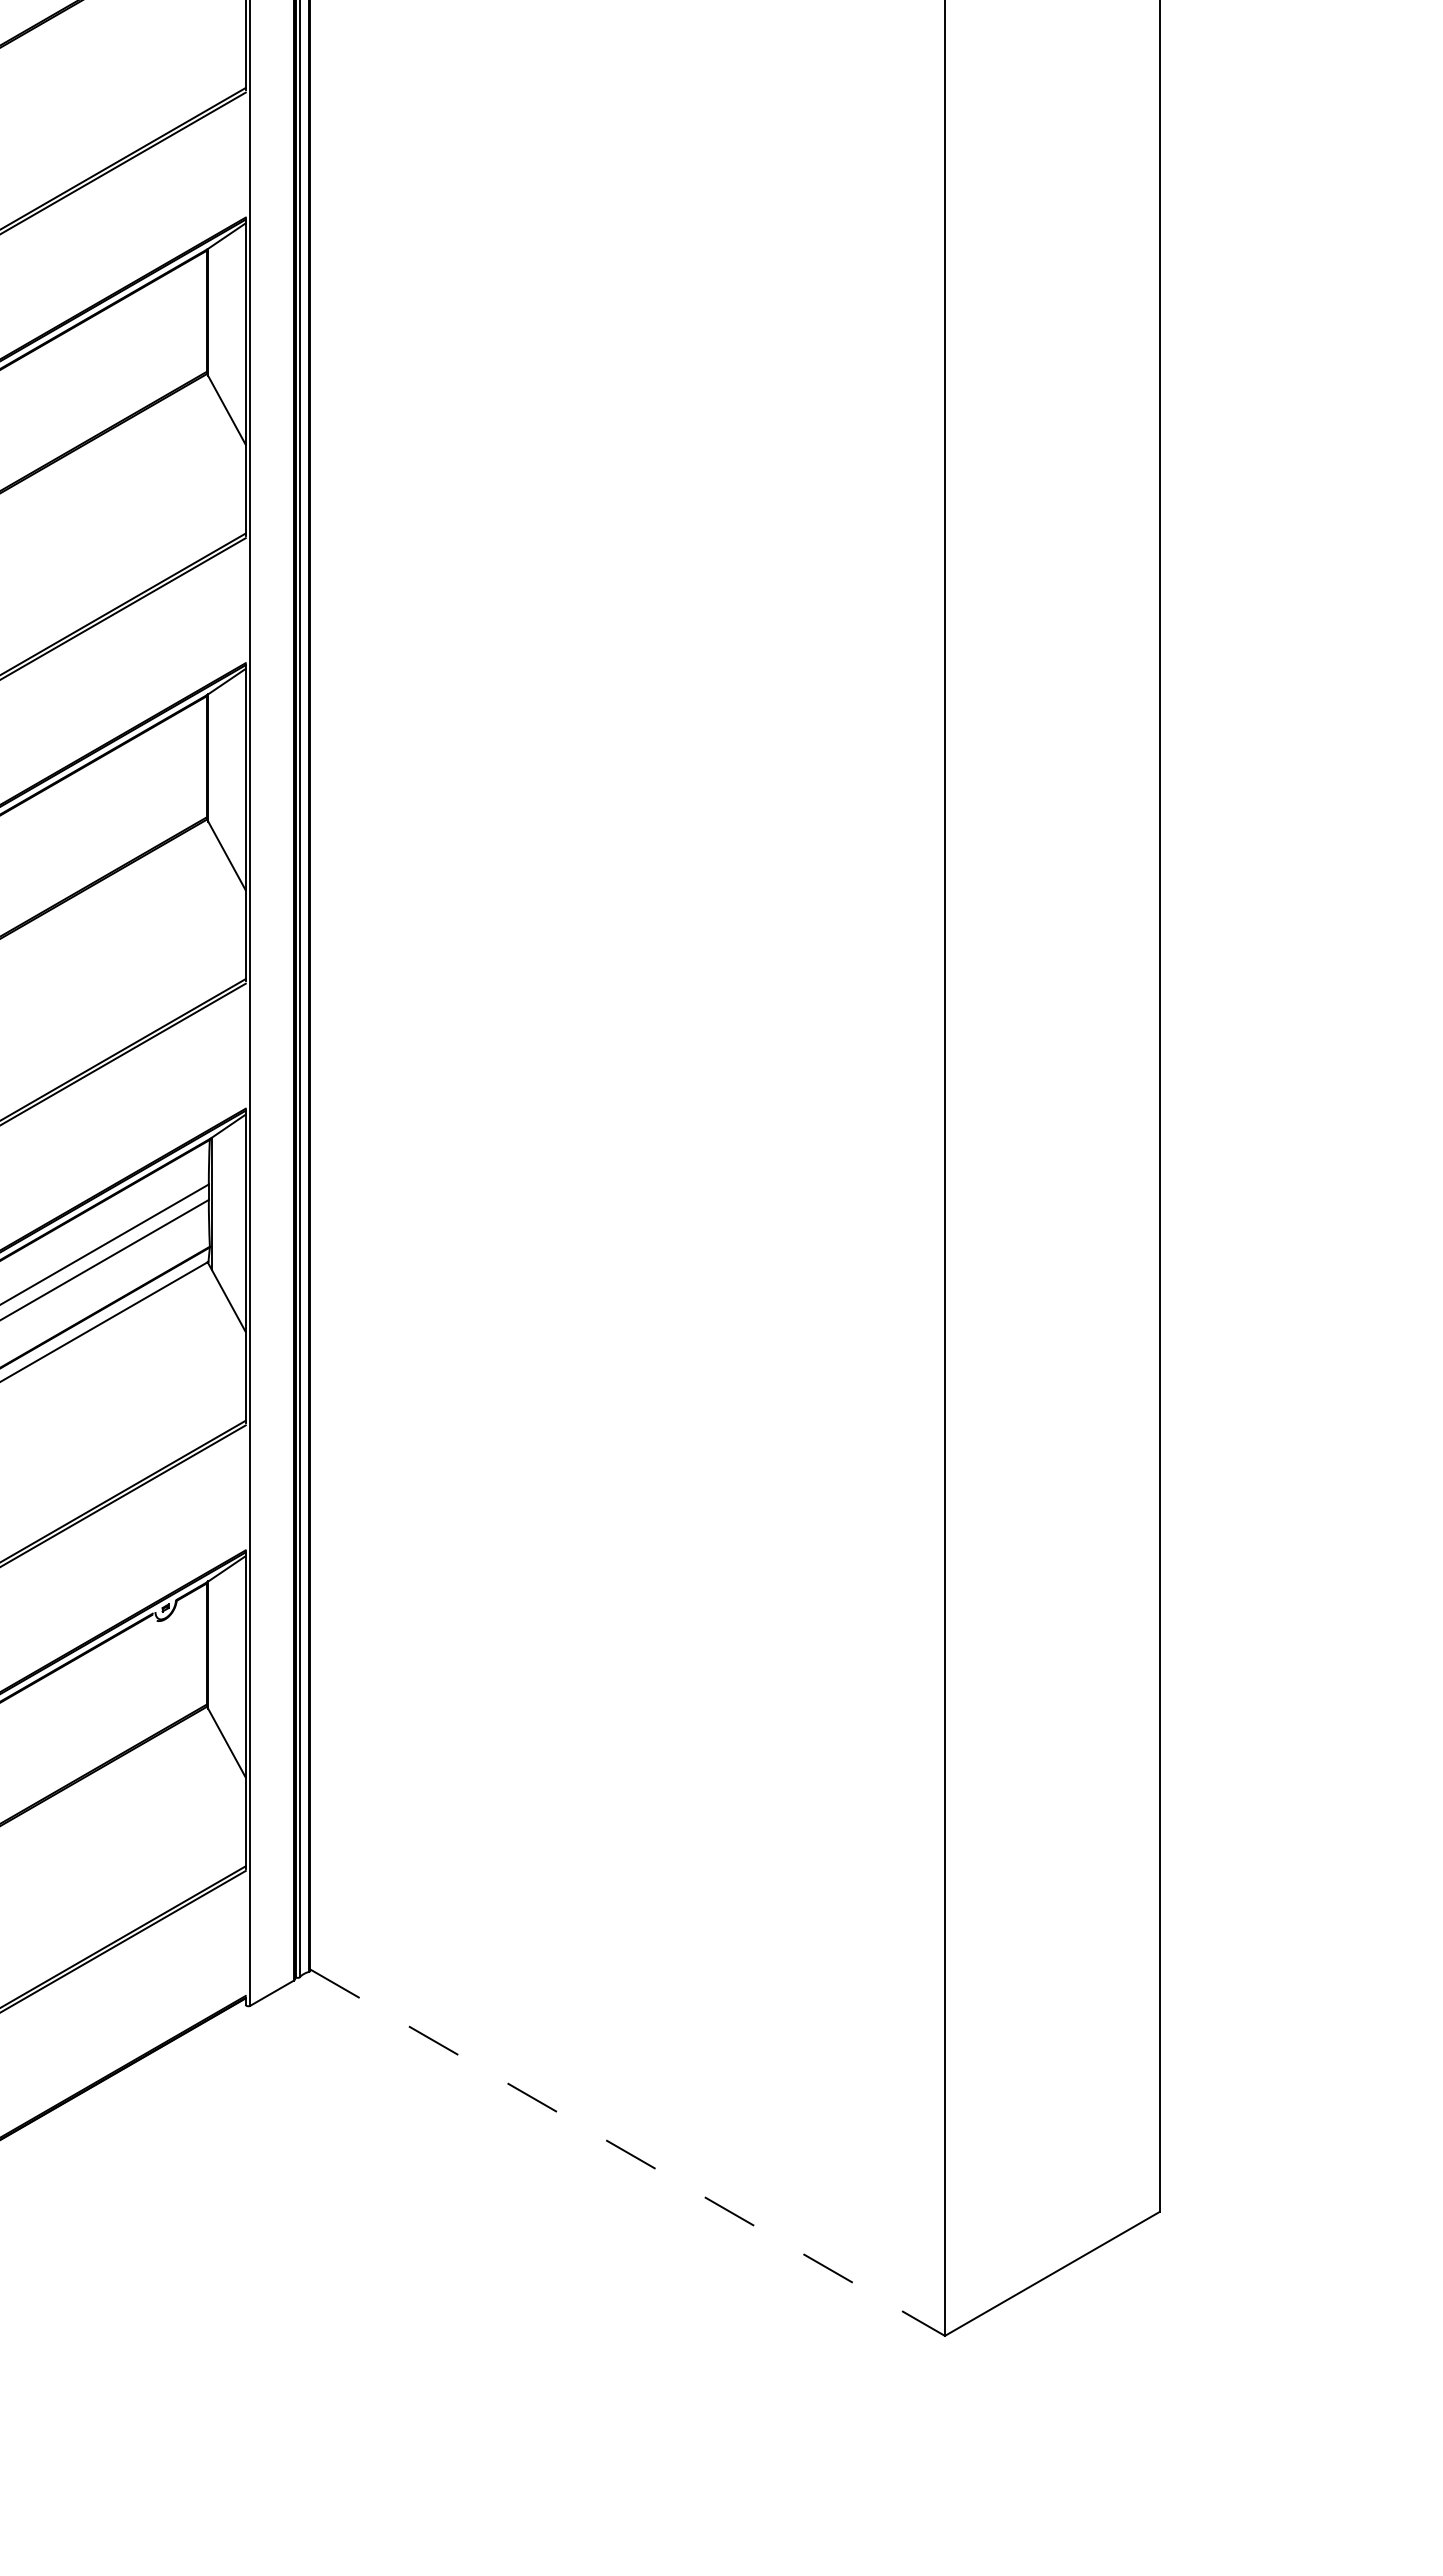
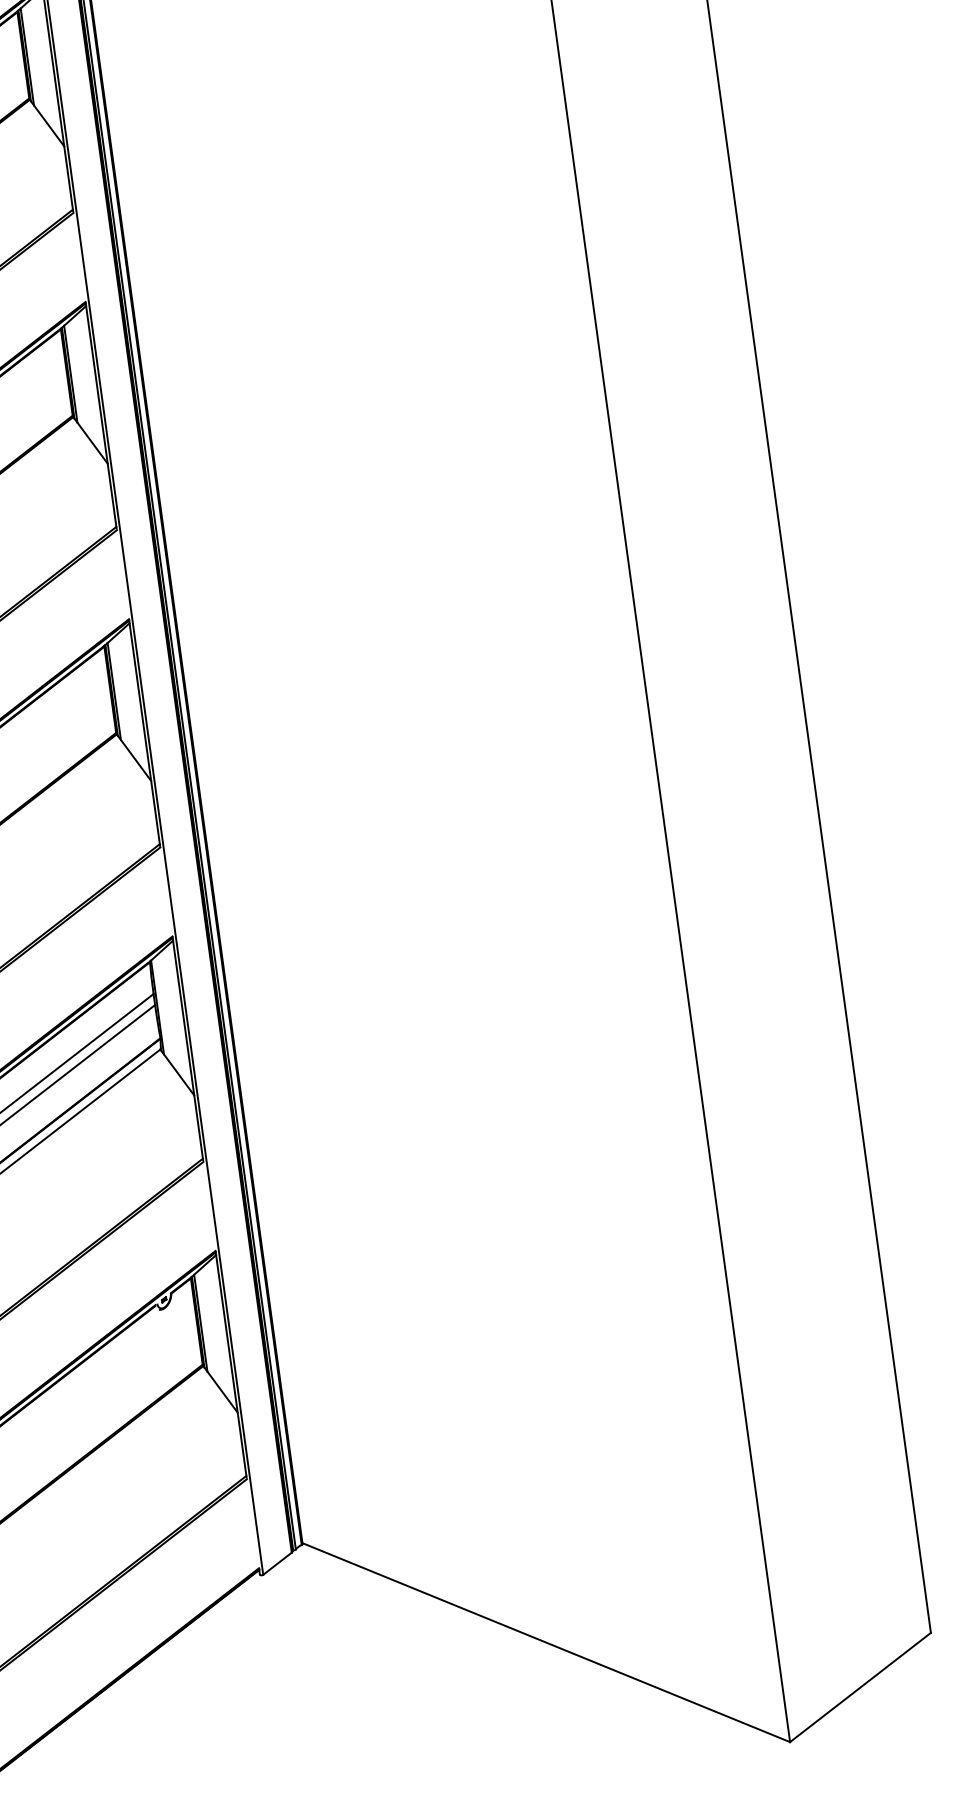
line: (211, 314) -> (70, 374), added
line: (211, 759) -> (114, 691), added
line: (211, 1647) -> (200, 1323), added
line: (628, 2152) -> (546, 1642), dashed -> solid

